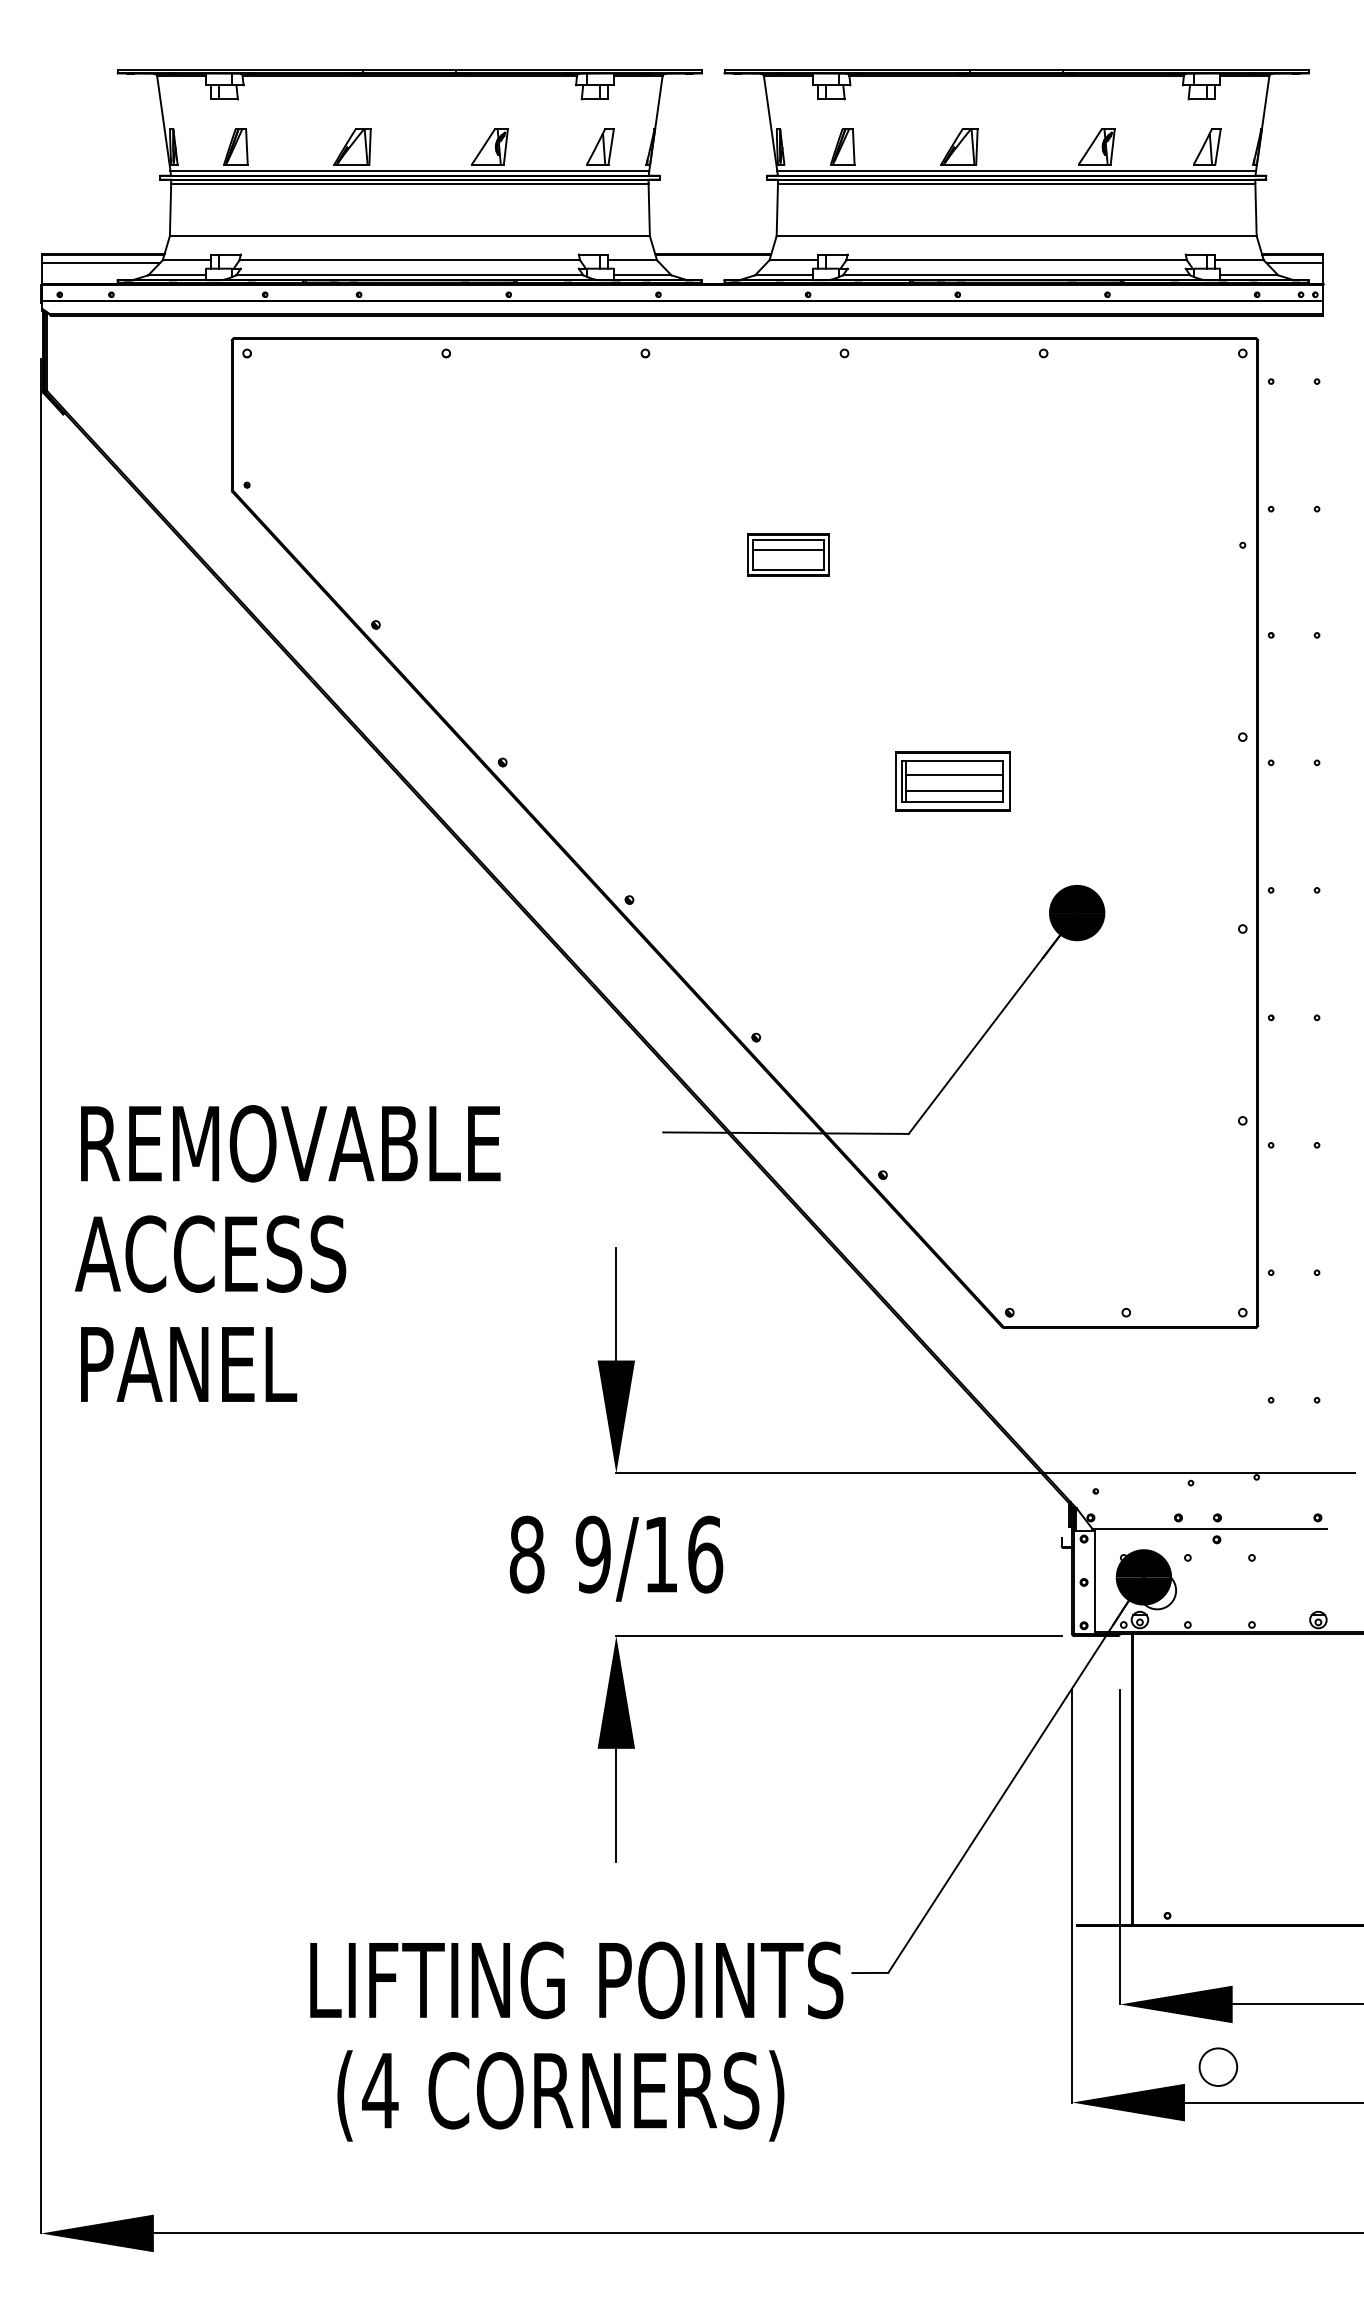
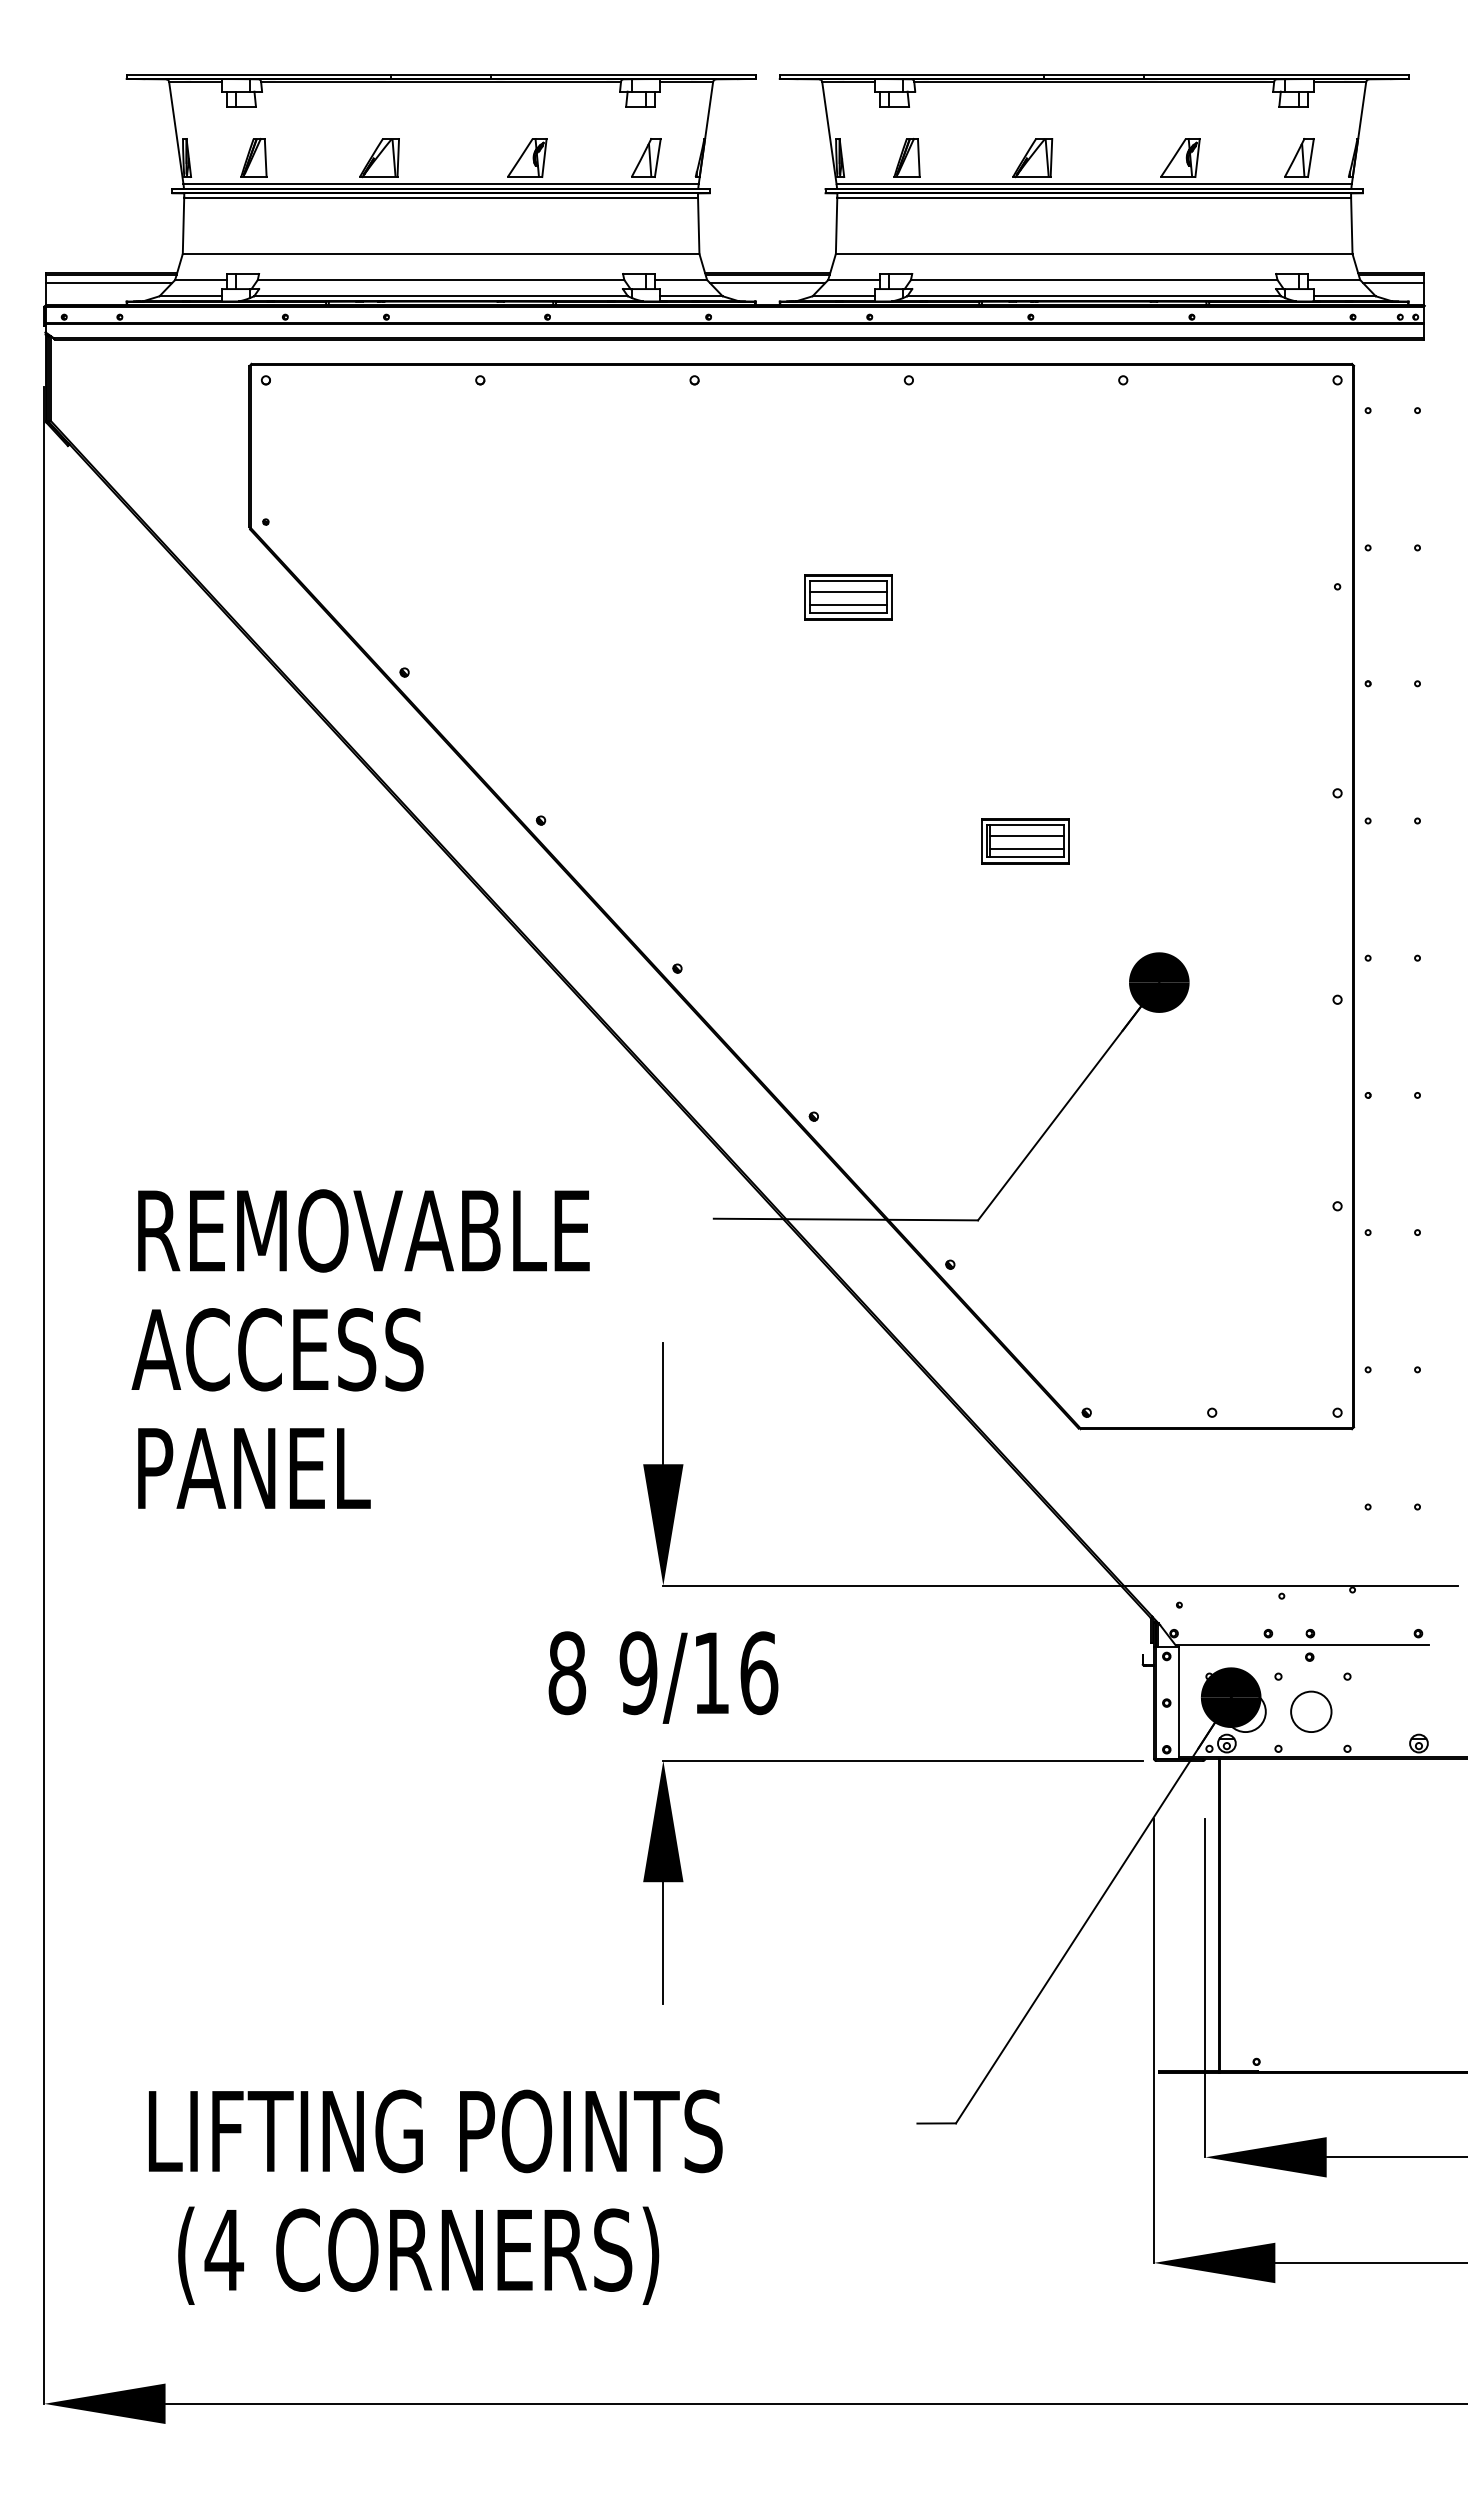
line: (713, 263) -> (767, 283), added
line: (788, 561) -> (848, 604), added
part: (952, 781) -> (1025, 841), size x0.71
text: (287, 1252) -> (360, 1348), moved
text: (576, 2040) -> (435, 2196), moved
circle: (1218, 2066) -> (1311, 1711), moved

